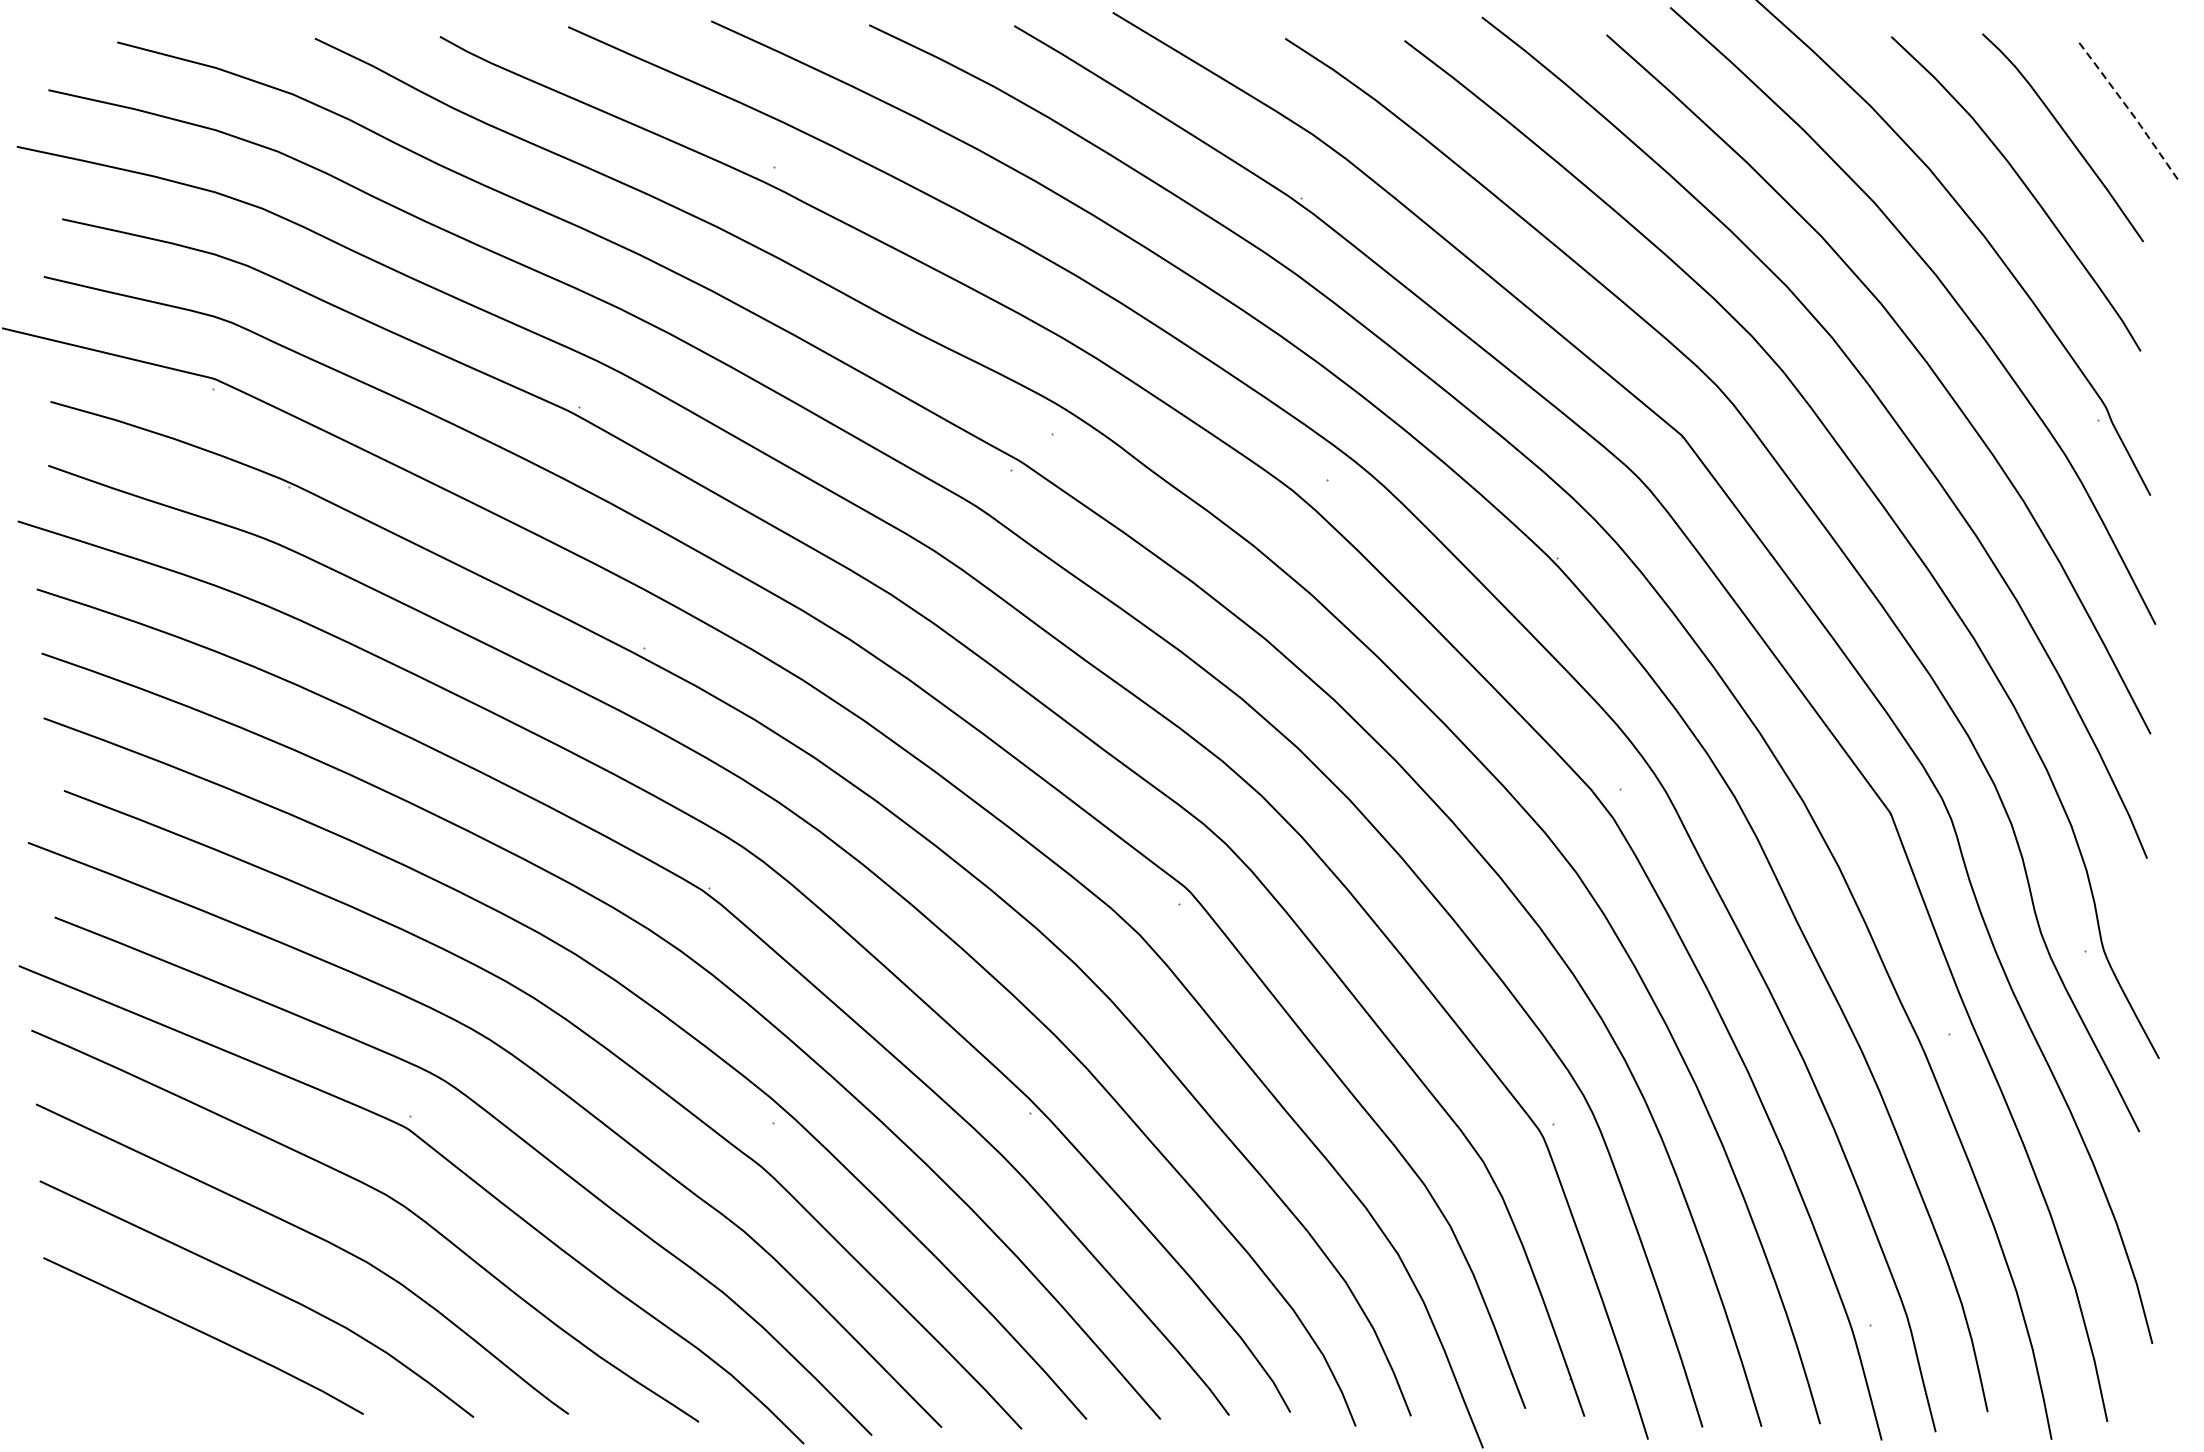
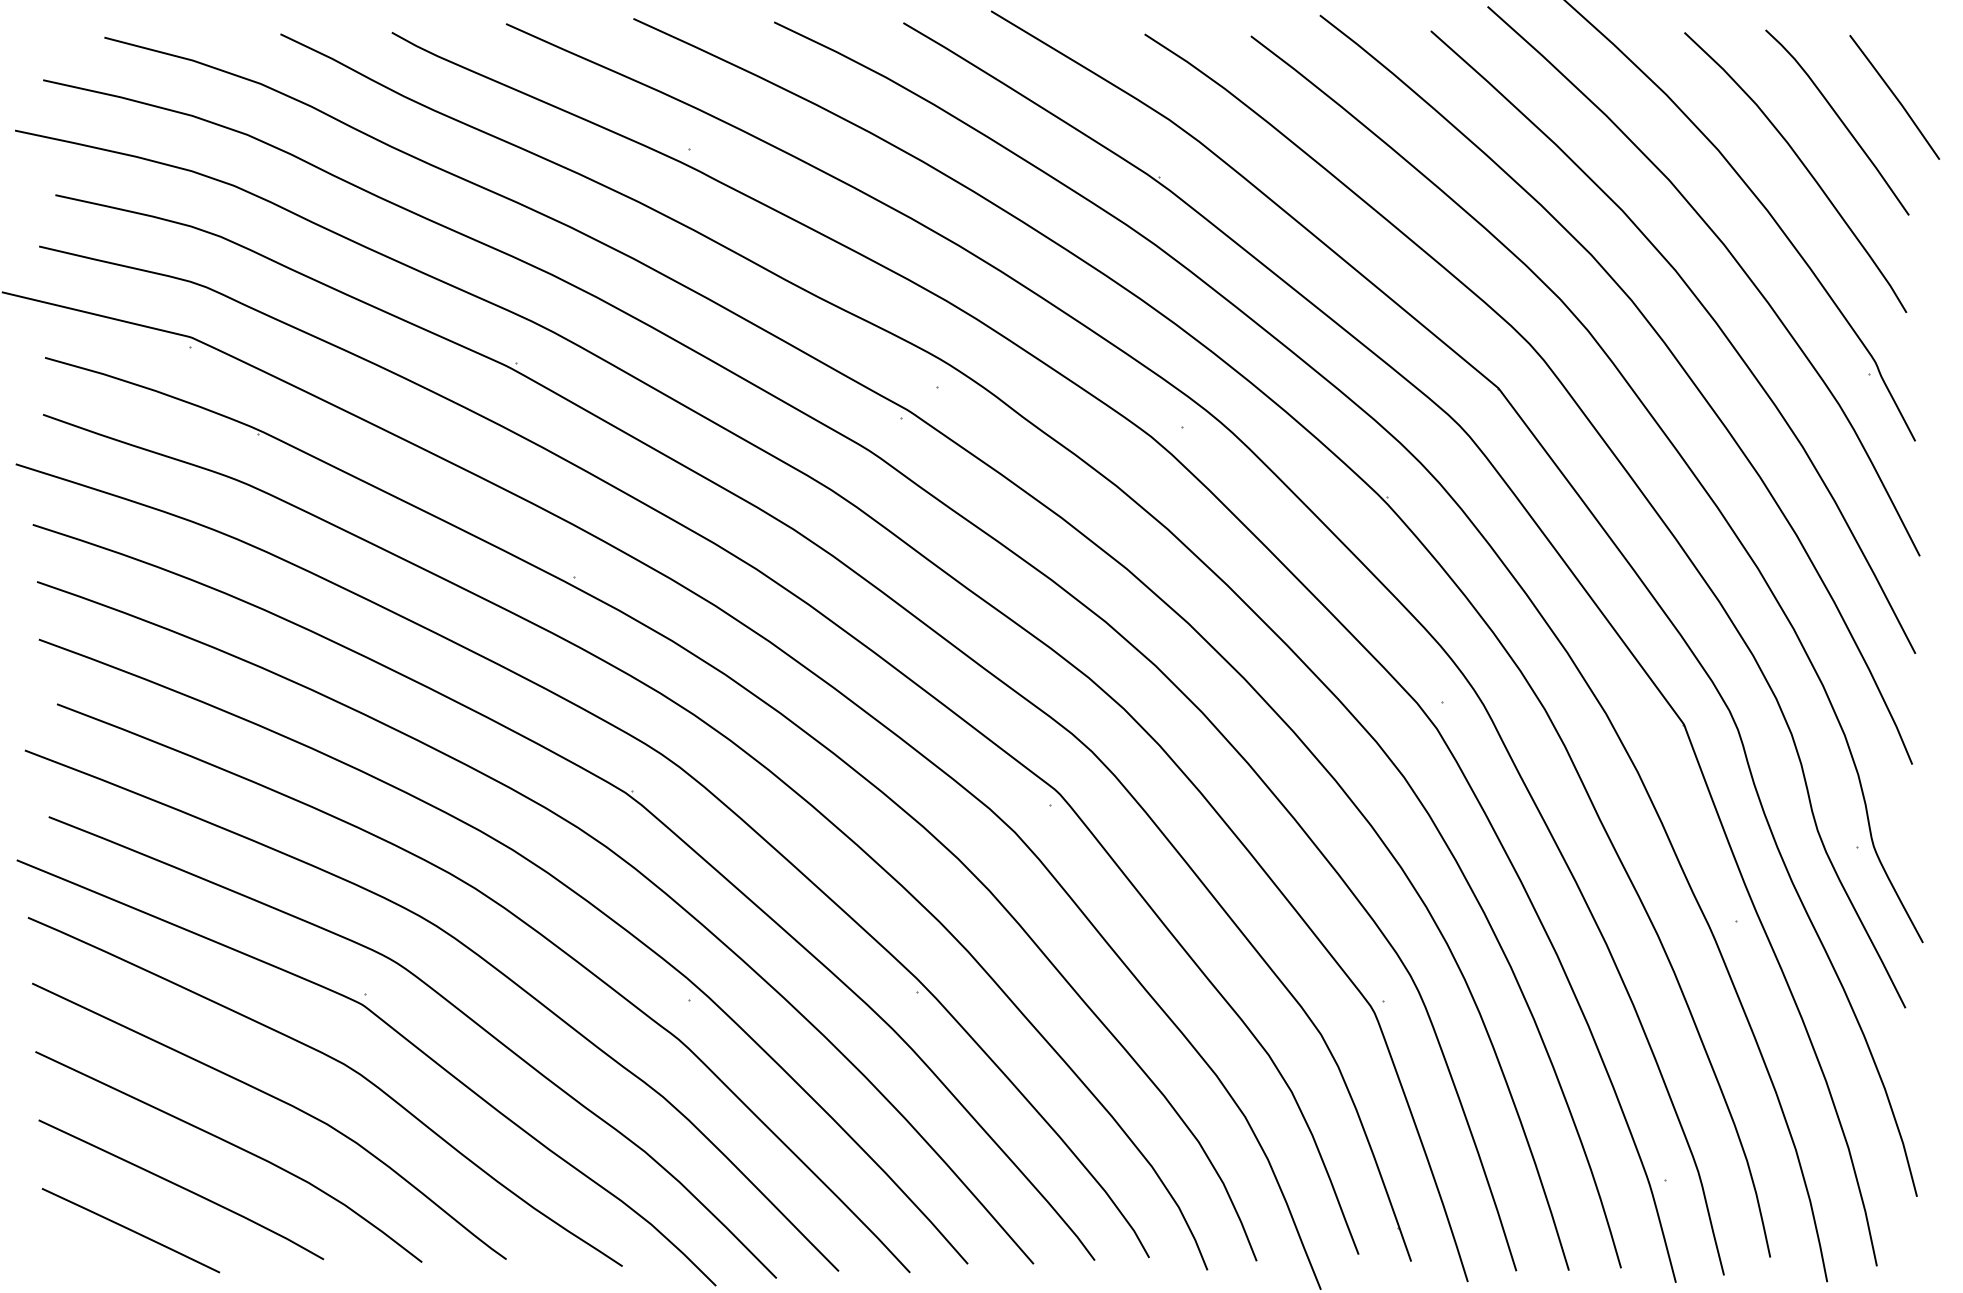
line: (2128, 108) -> (1895, 96), dashed -> solid
line: (146, 1381) -> (130, 1230), added

